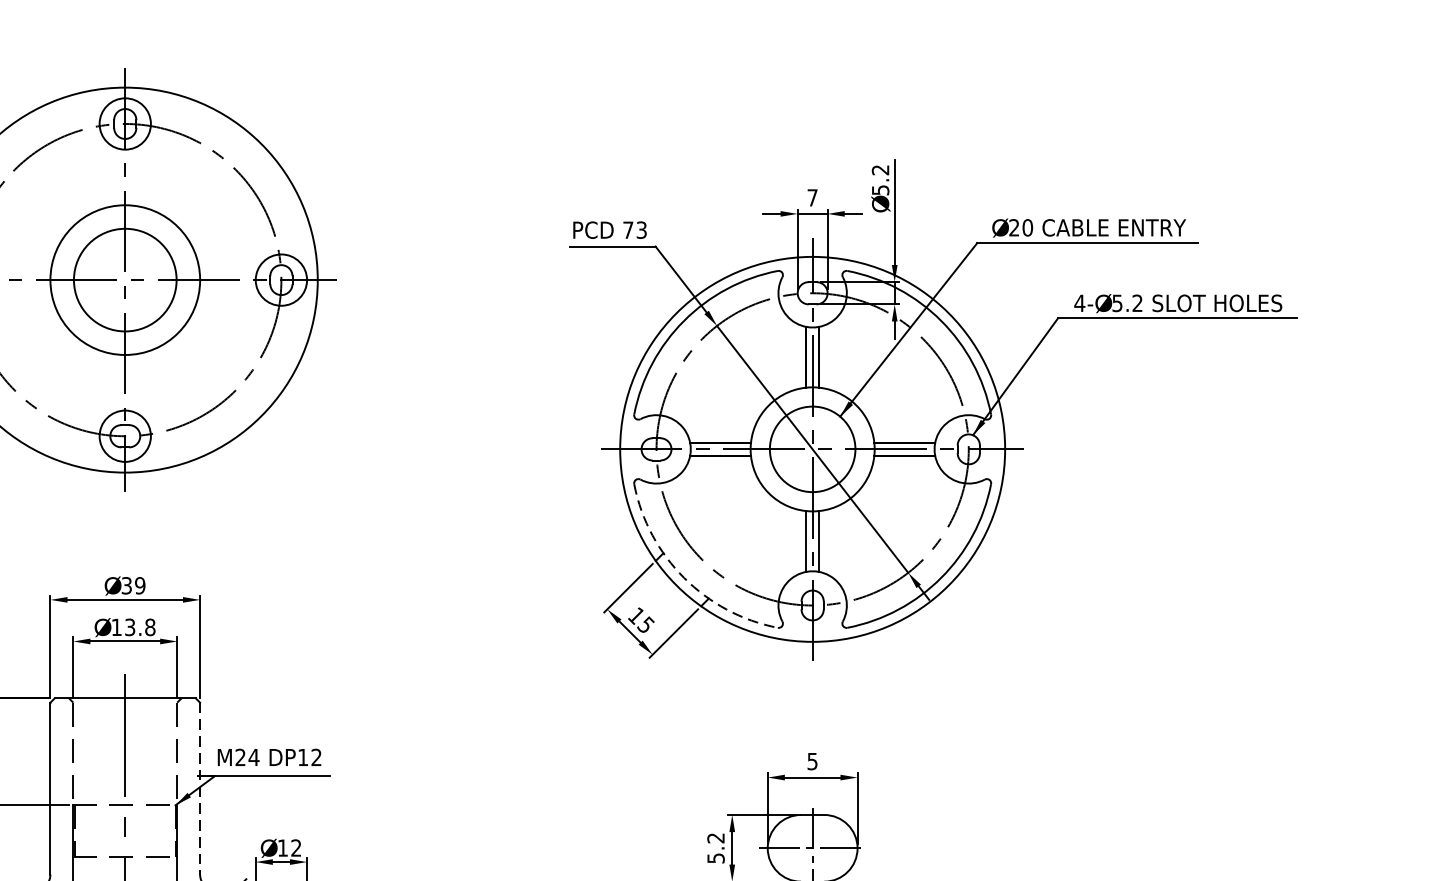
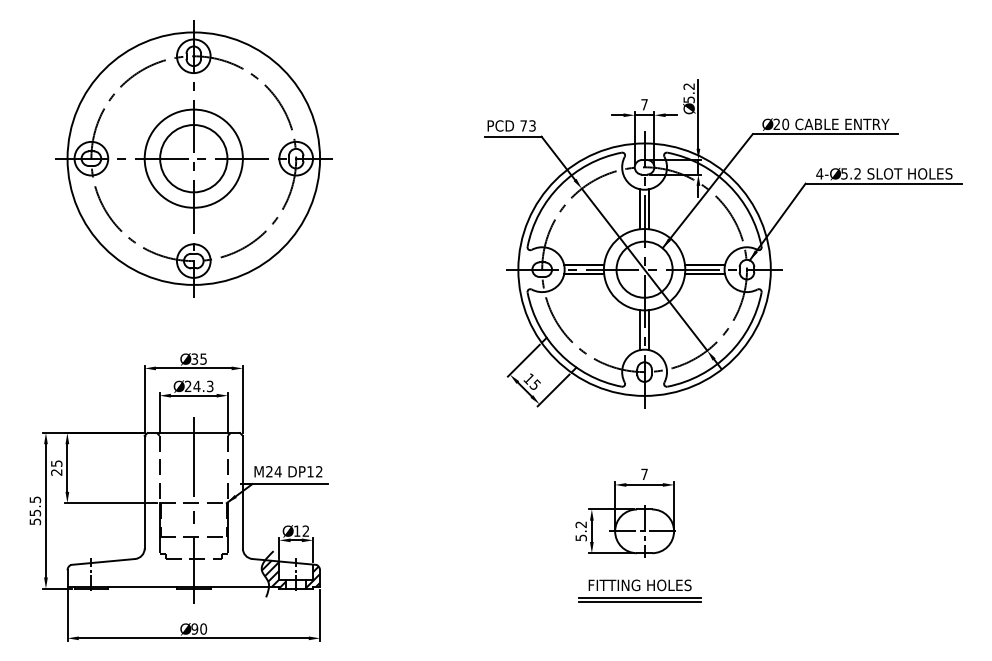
arc: (684, 578) -> (560, 354), dashed -> solid
text: (140, 584) -> (203, 358), 39 -> 35
text: (132, 627) -> (198, 386), 13.8 -> 24.3
text: (812, 761) -> (644, 474), 5 -> 7
line: (199, 789) -> (242, 492), dashed -> solid

